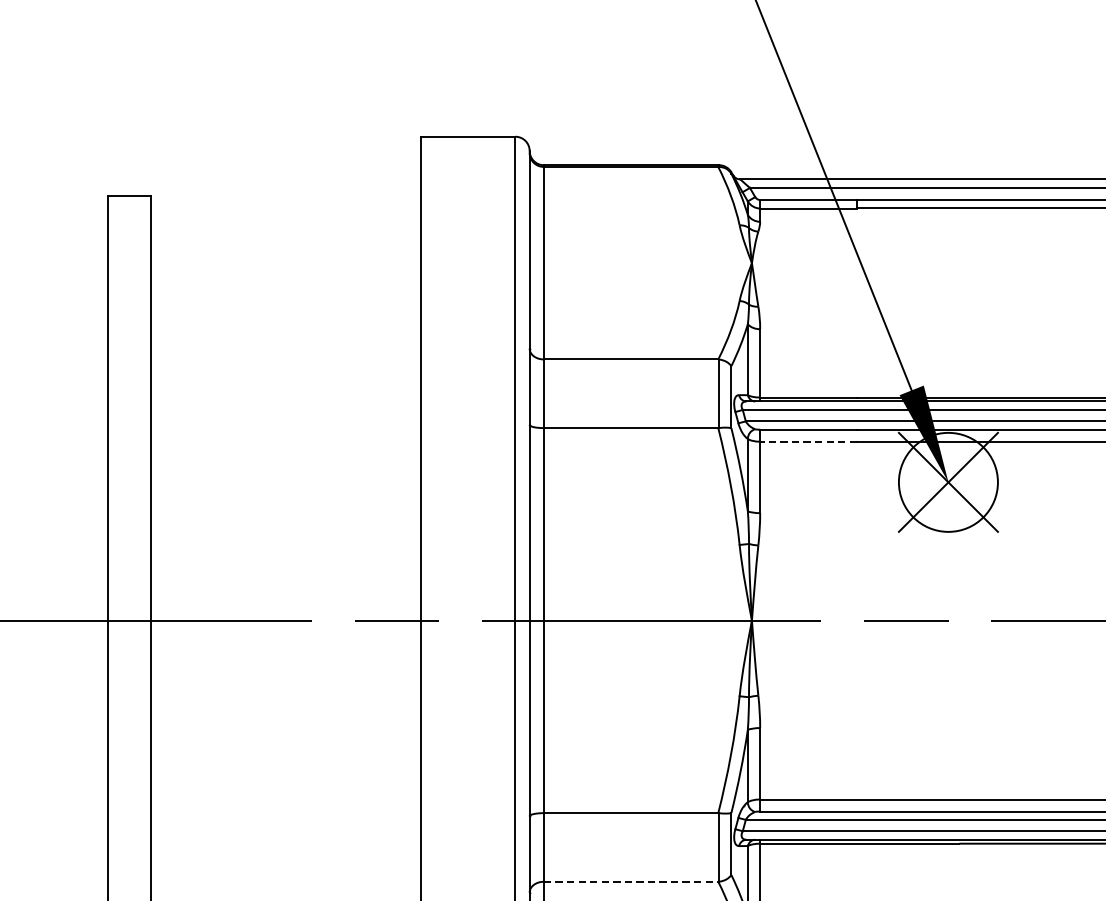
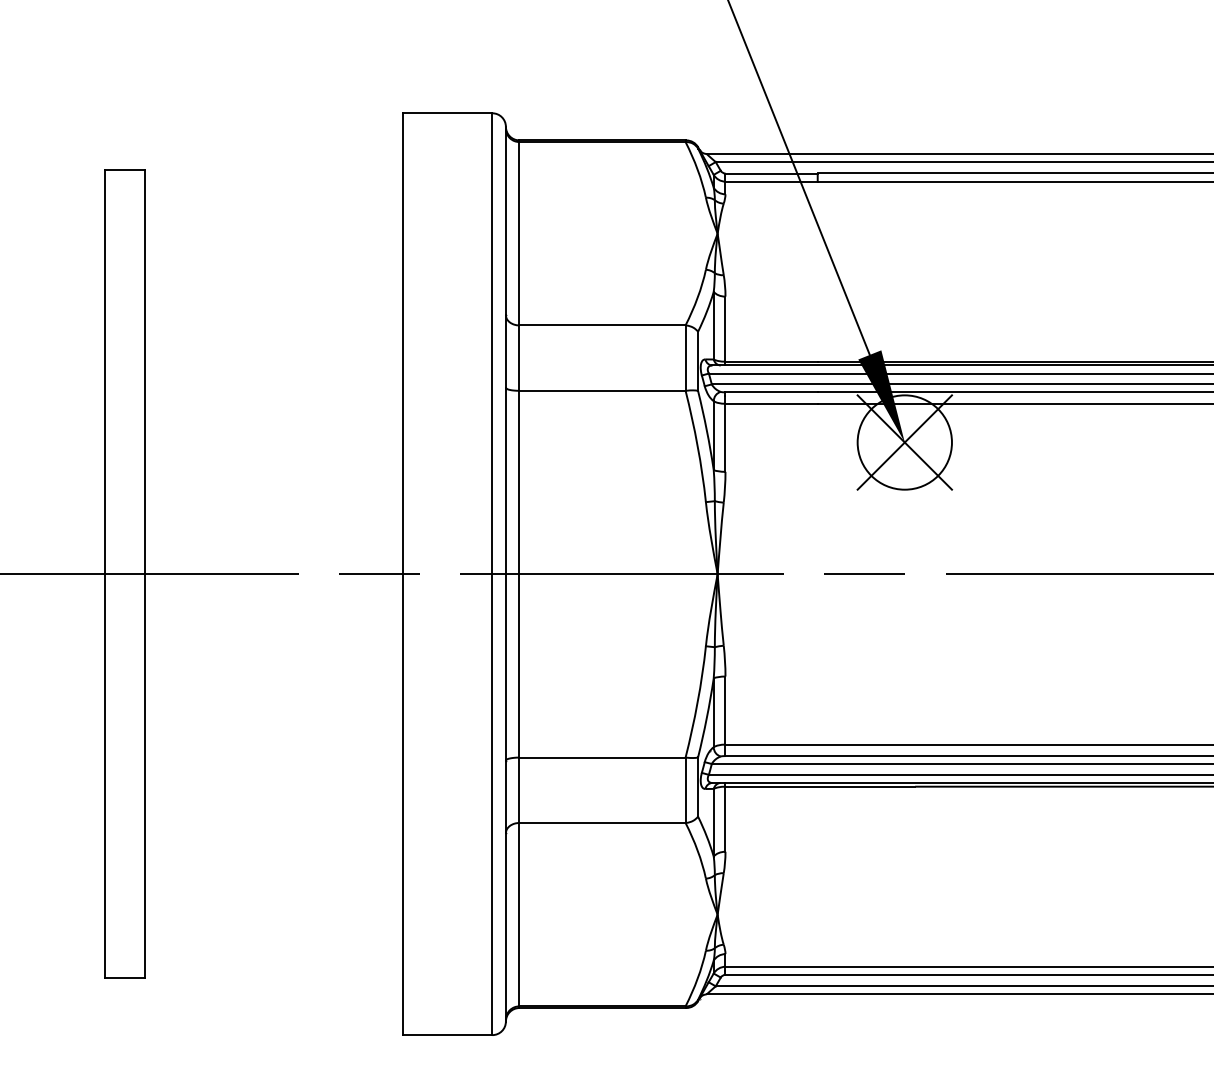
line: (808, 441) -> (771, 403), dashed -> solid
line: (632, 881) -> (603, 822), dashed -> solid

